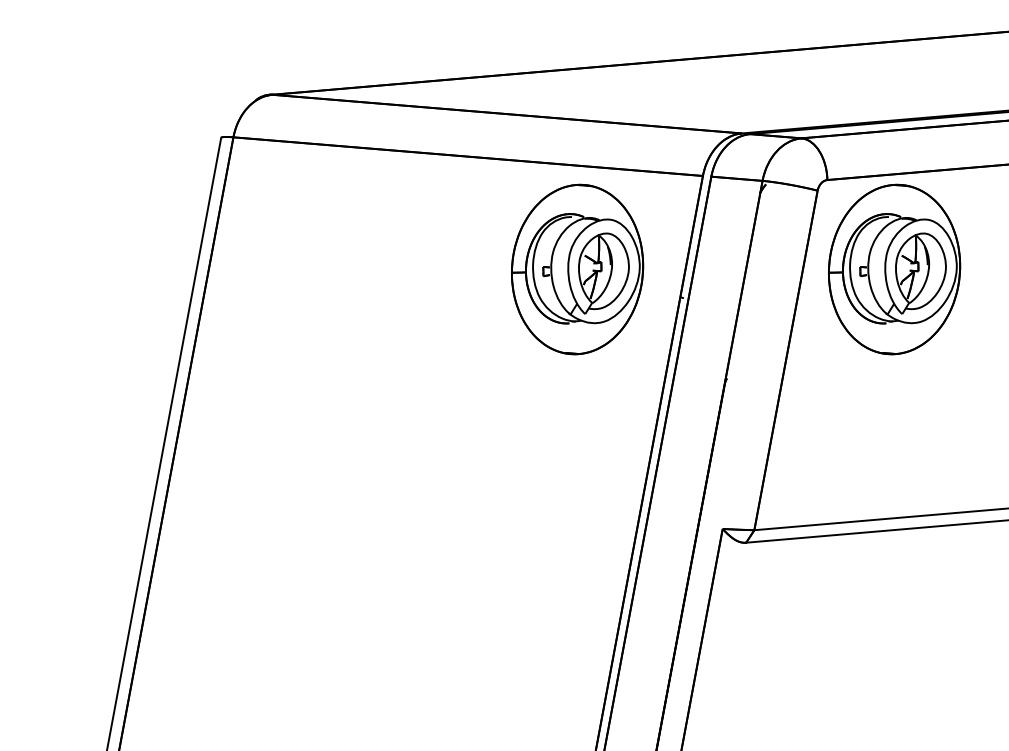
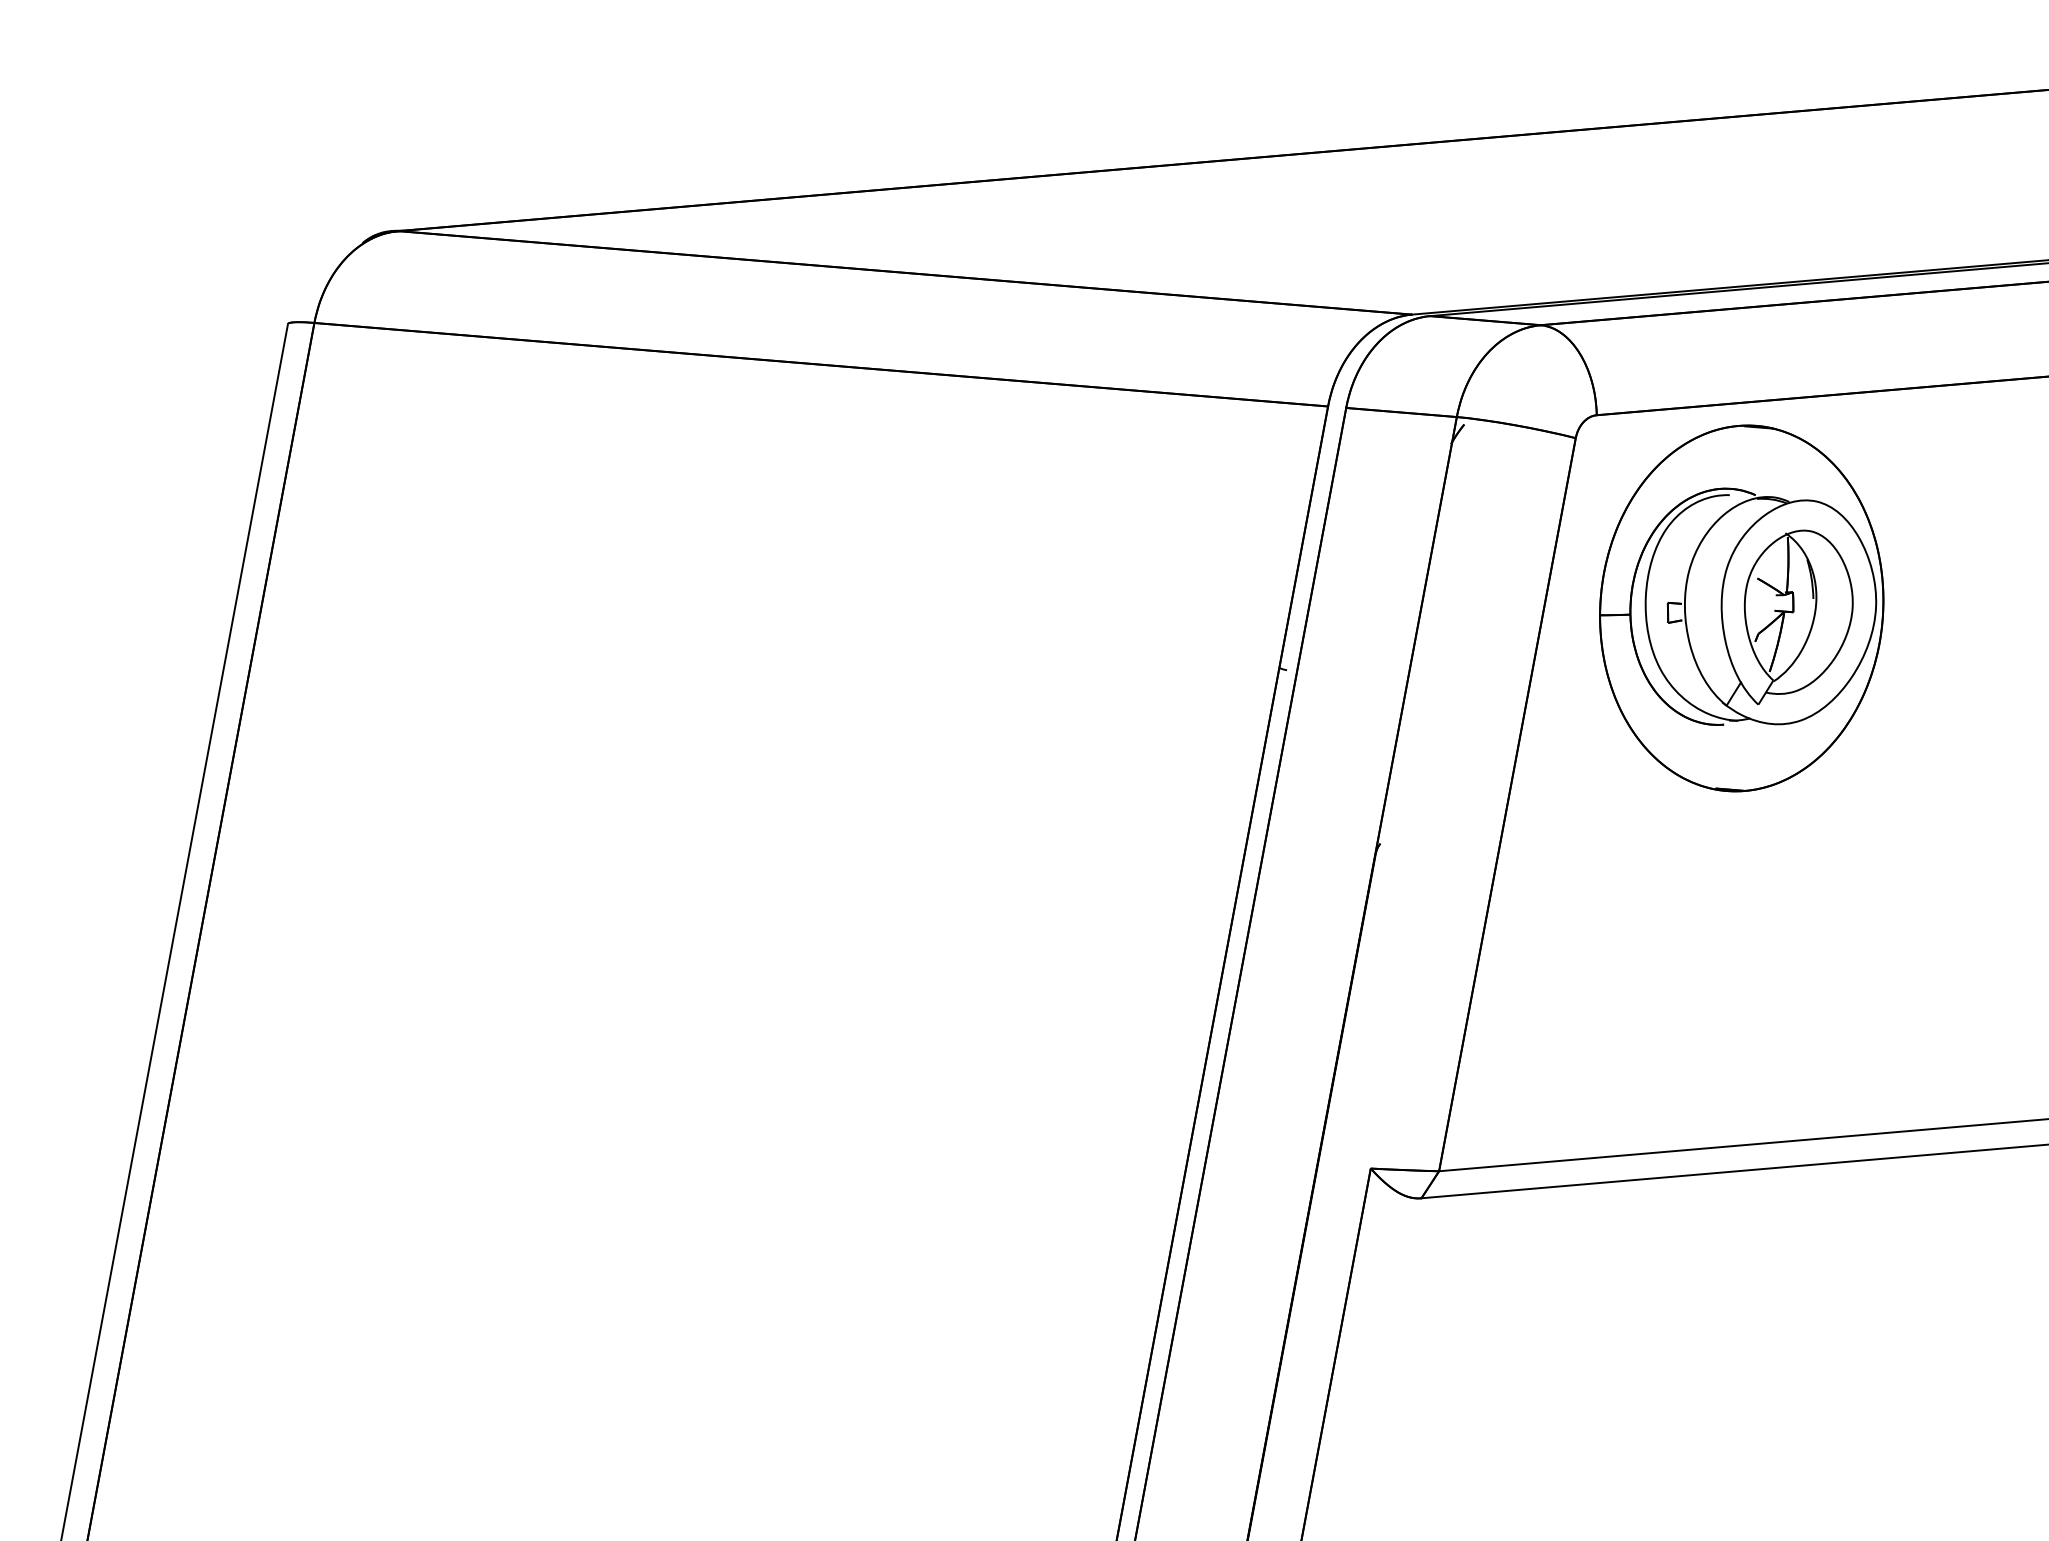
part: (577, 269) -> (1057, 608), removed

